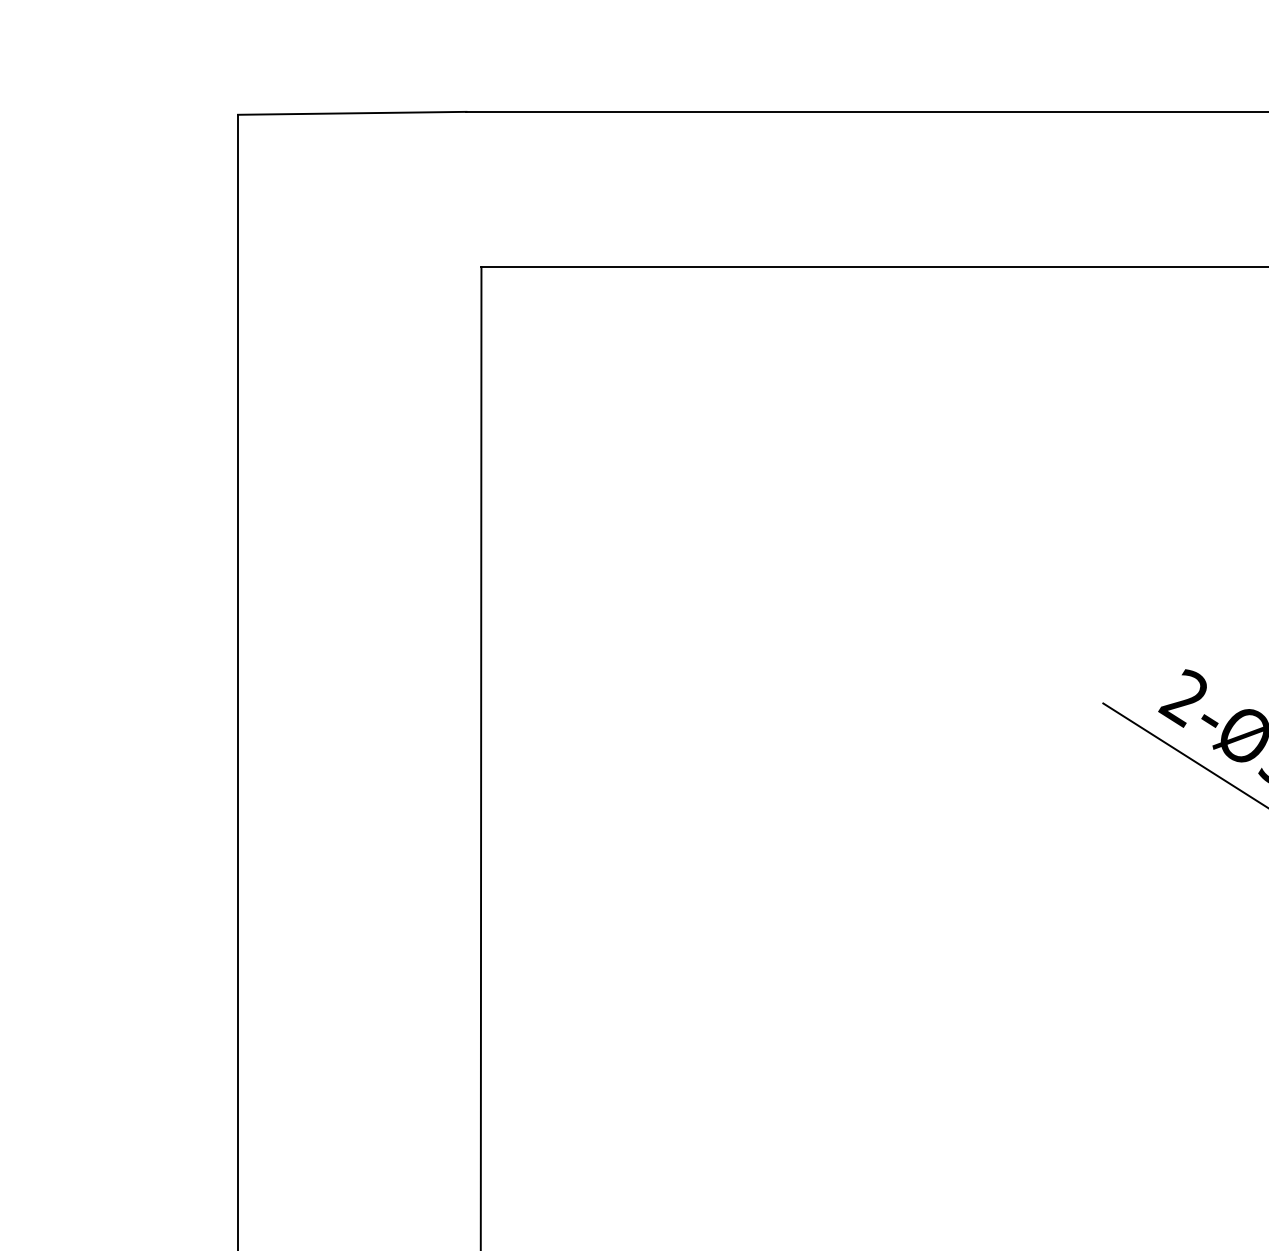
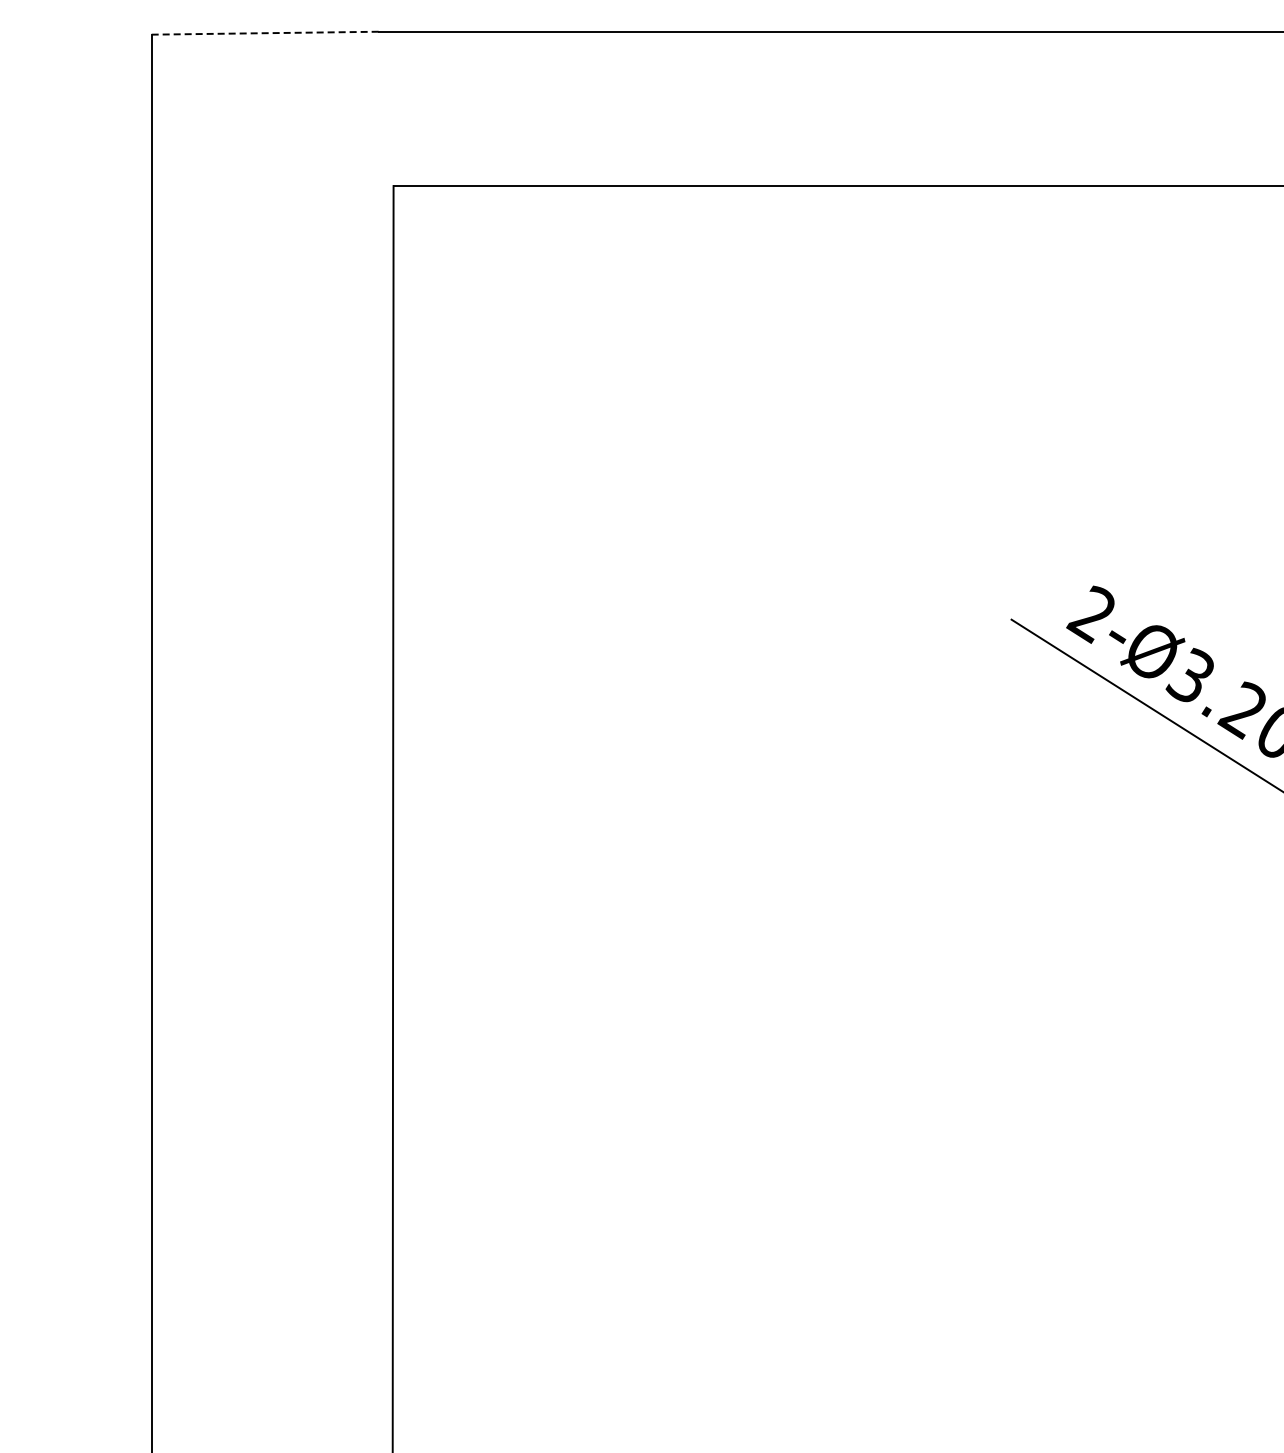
line: (352, 113) -> (265, 33), solid -> dashed

